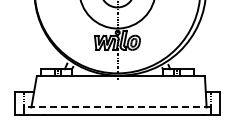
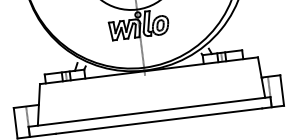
line: (117, 107) -> (149, 111), dashed -> solid

